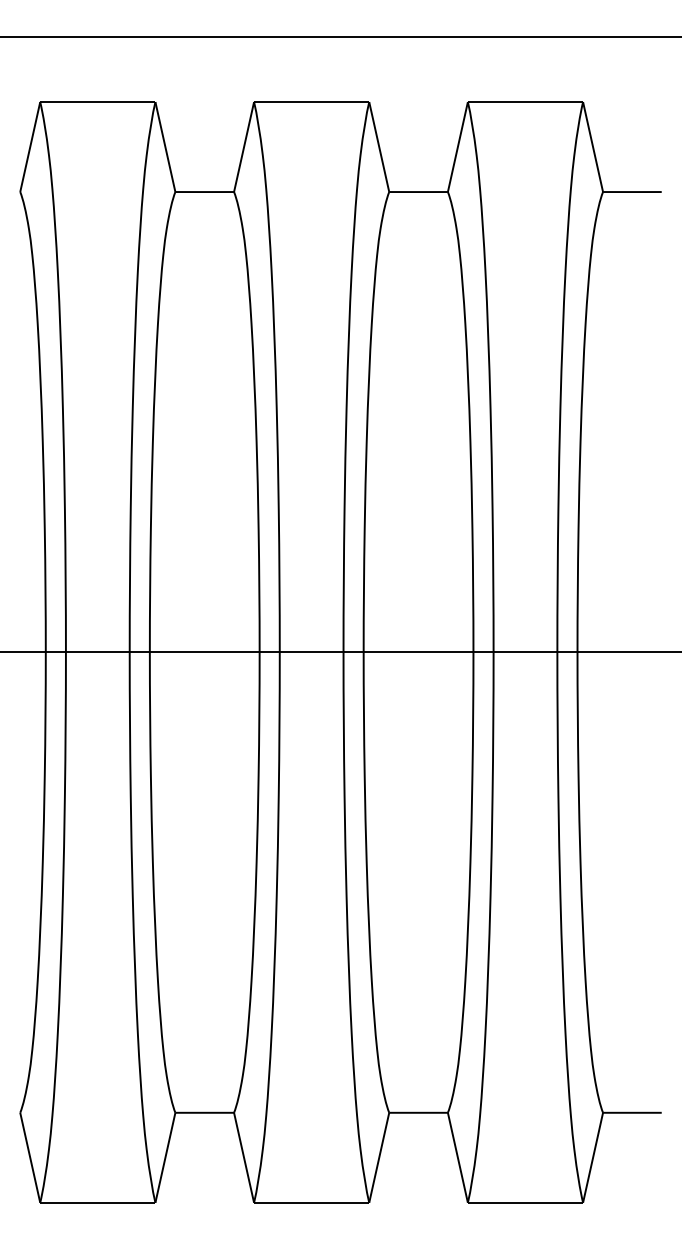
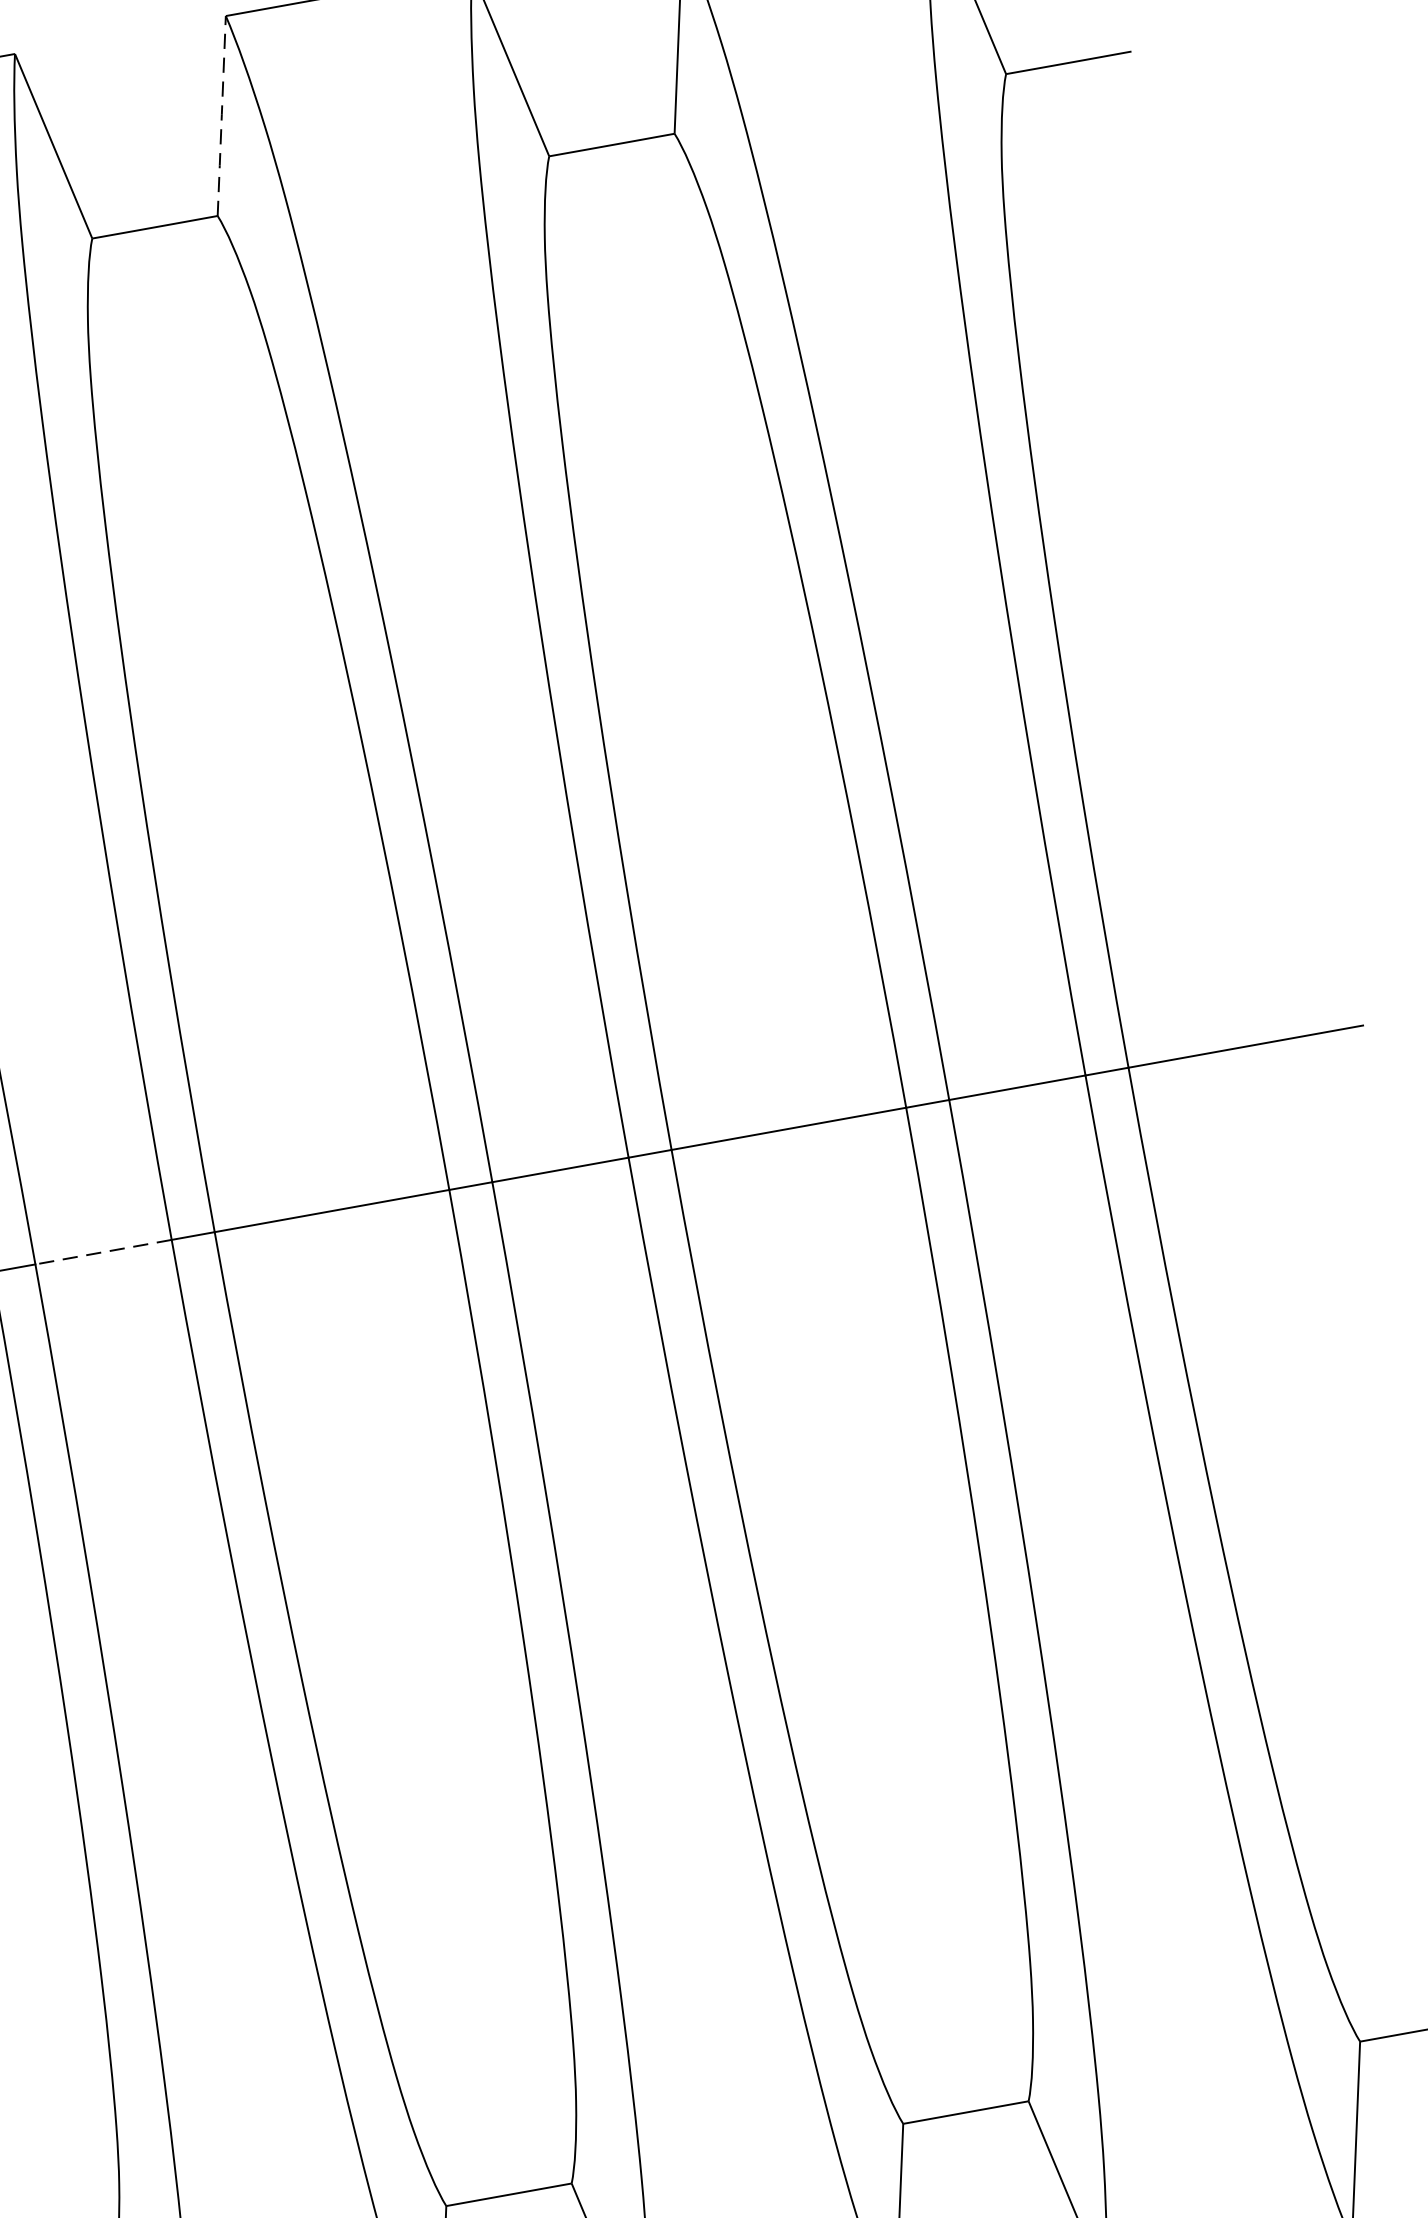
line: (244, 147) -> (222, 116), solid -> dashed
line: (97, 652) -> (102, 1252), solid -> dashed

